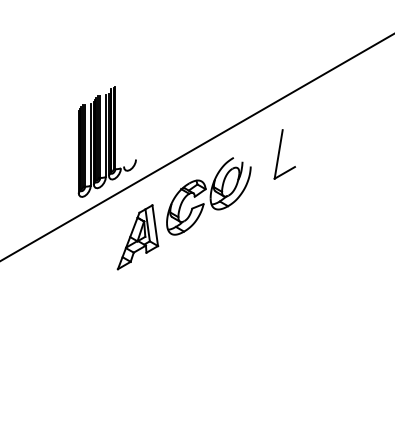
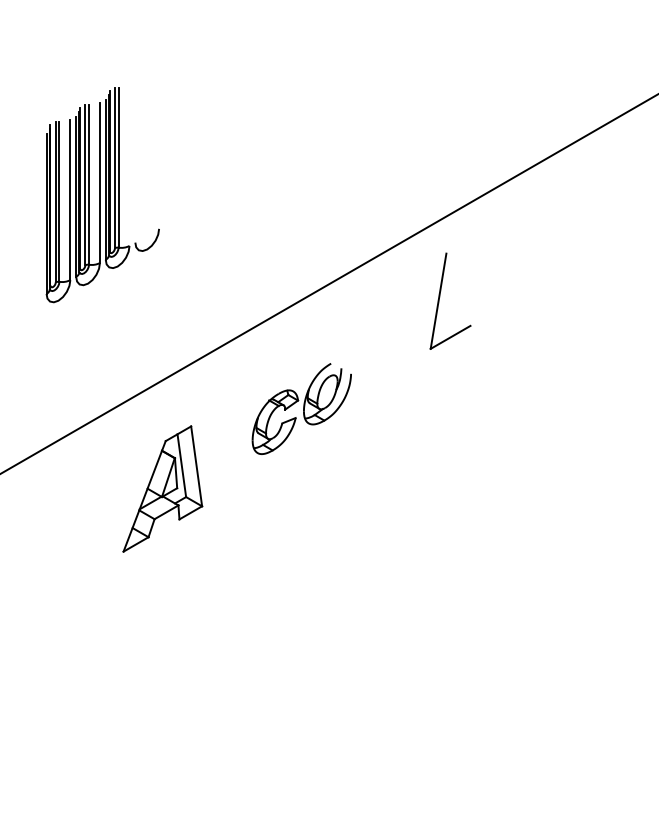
part: (106, 141) -> (101, 193), moved
part: (284, 154) -> (449, 301), moved
part: (208, 196) -> (301, 409), size x0.6

